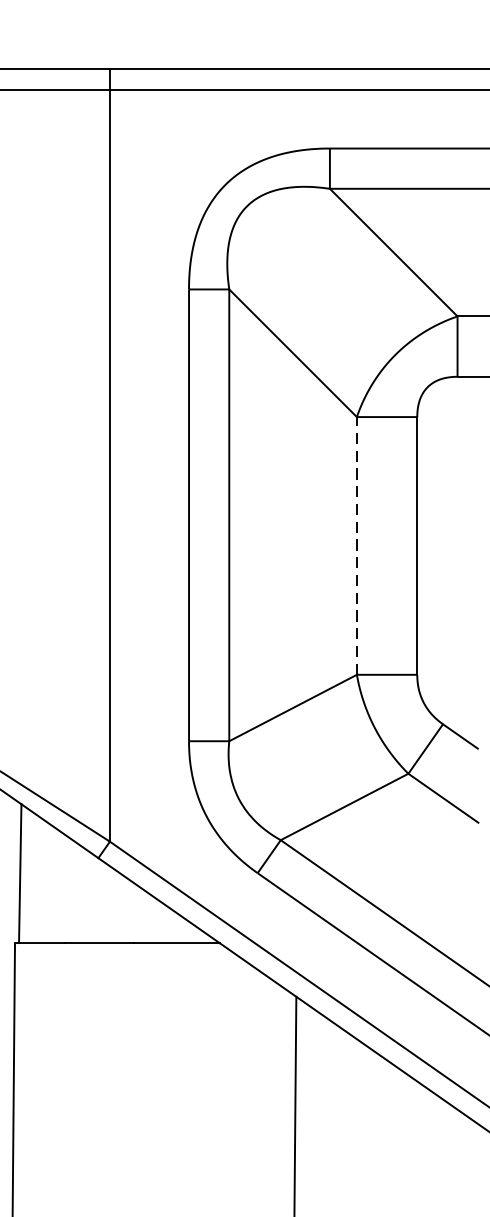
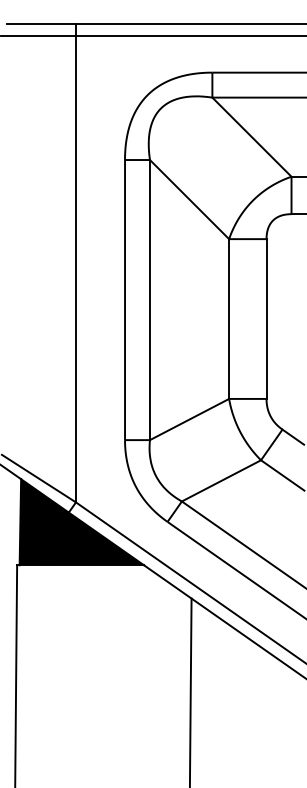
line: (357, 546) -> (229, 319), dashed -> solid
fill: (118, 874) -> (81, 522), added

